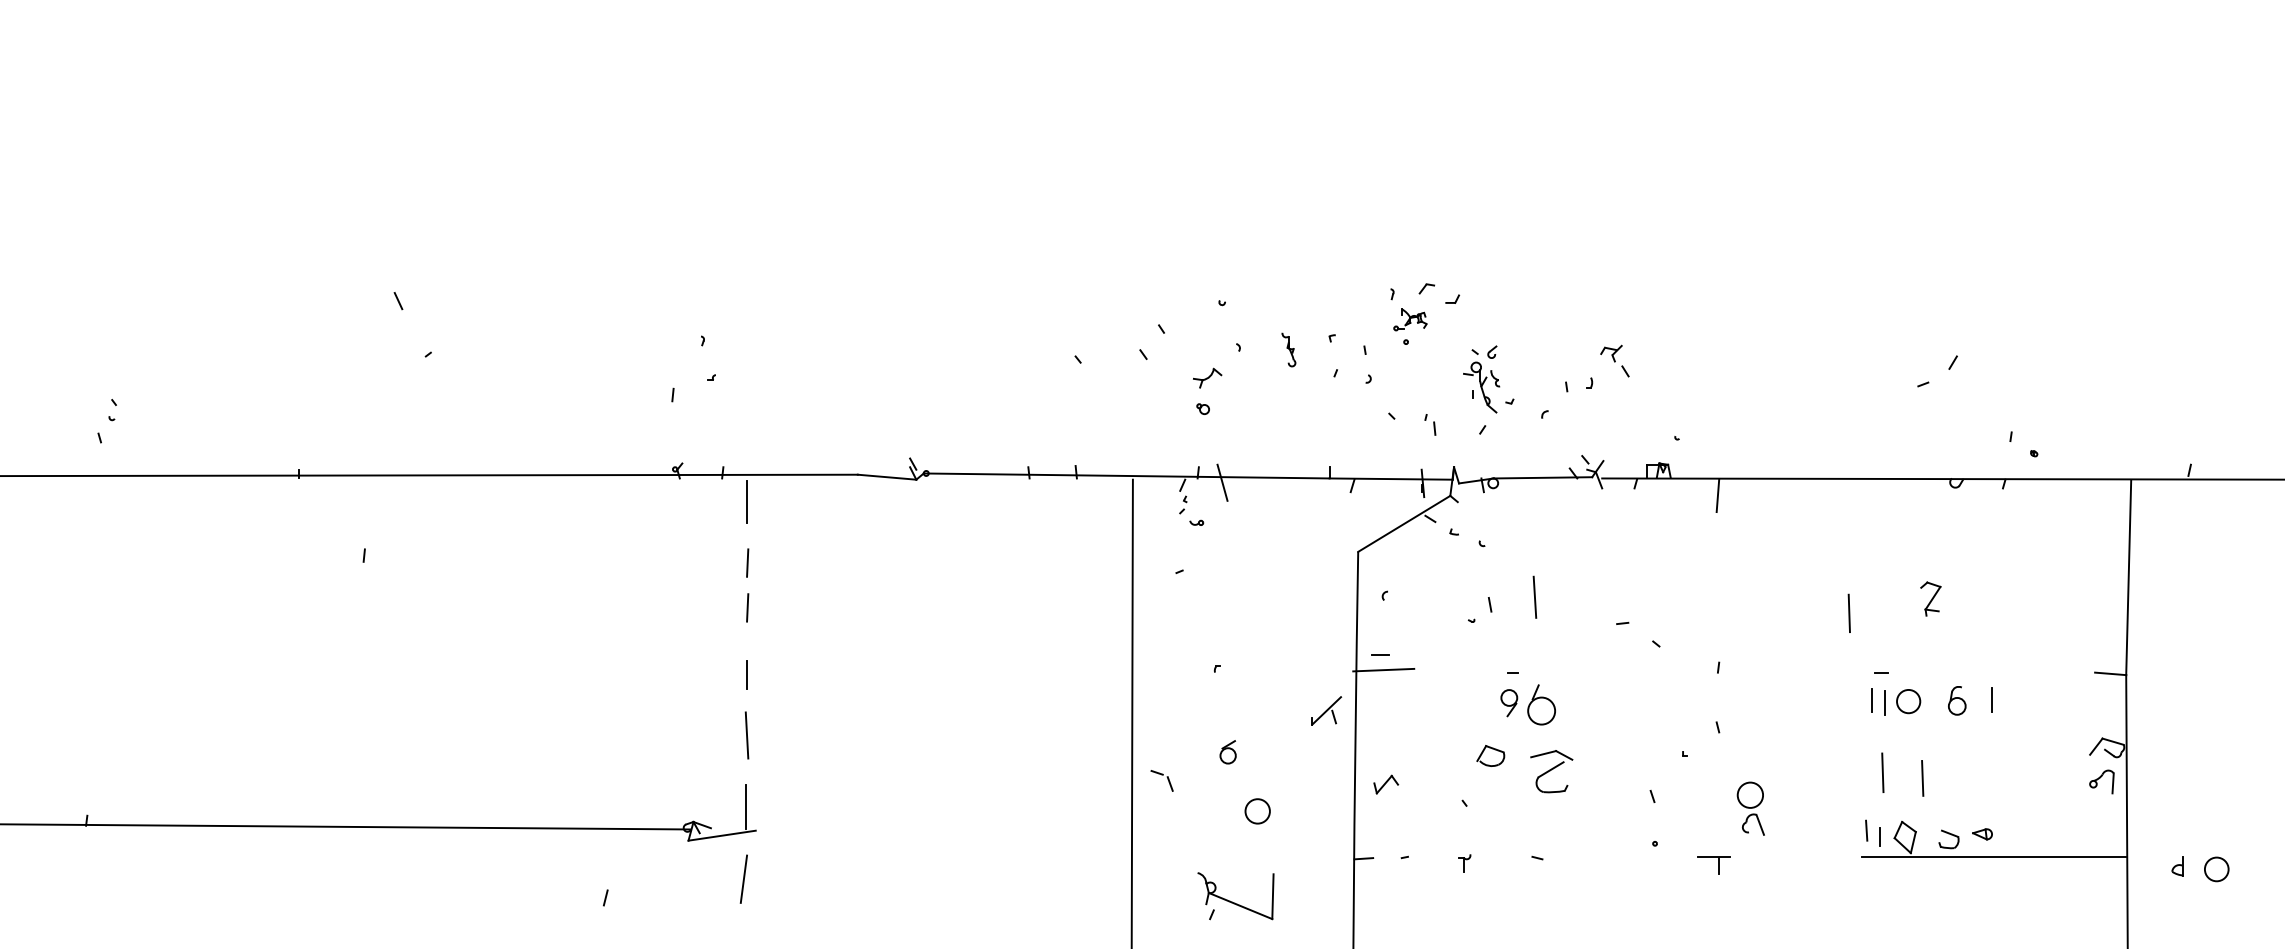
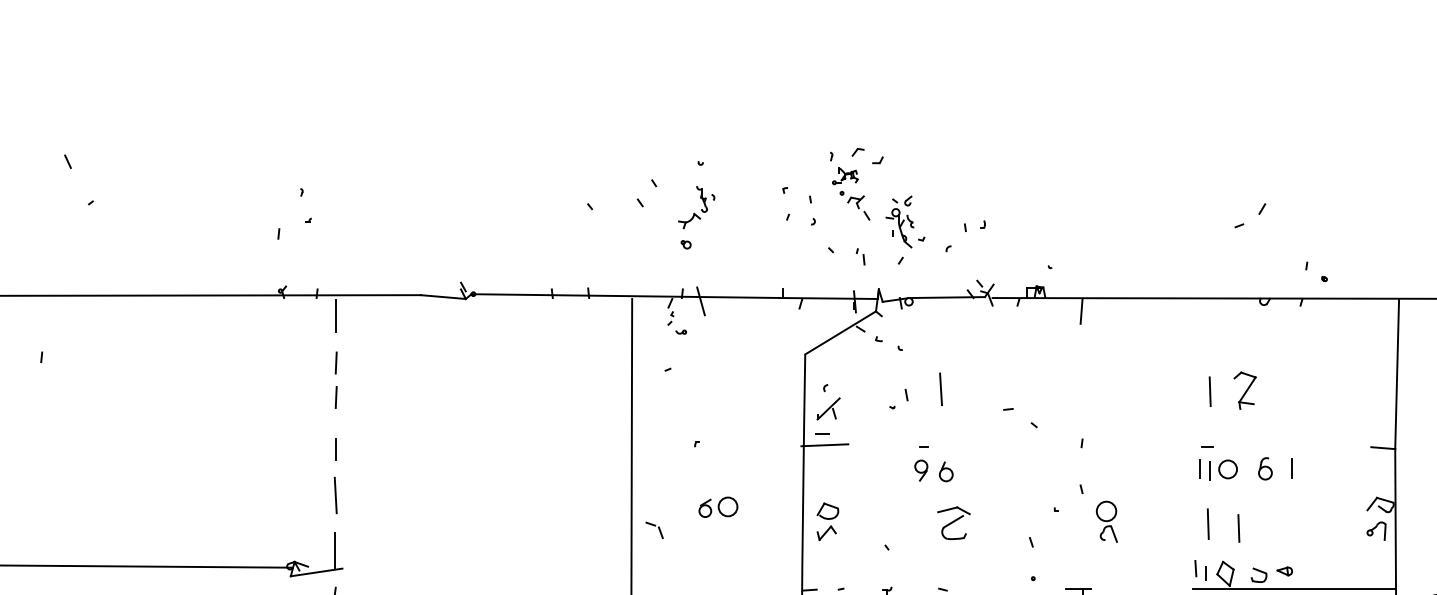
part: (1288, 349) -> (701, 198), moved
part: (1614, 360) -> (858, 207), moved
part: (1930, 598) -> (1244, 390), size x1.43
line: (1848, 612) -> (1209, 391), moved
part: (1541, 704) -> (946, 471), size x0.62
part: (1326, 710) -> (828, 408), moved
part: (1490, 755) -> (827, 510), moved
part: (1750, 808) -> (1106, 521), moved
circle: (1257, 811) -> (727, 507), moved

